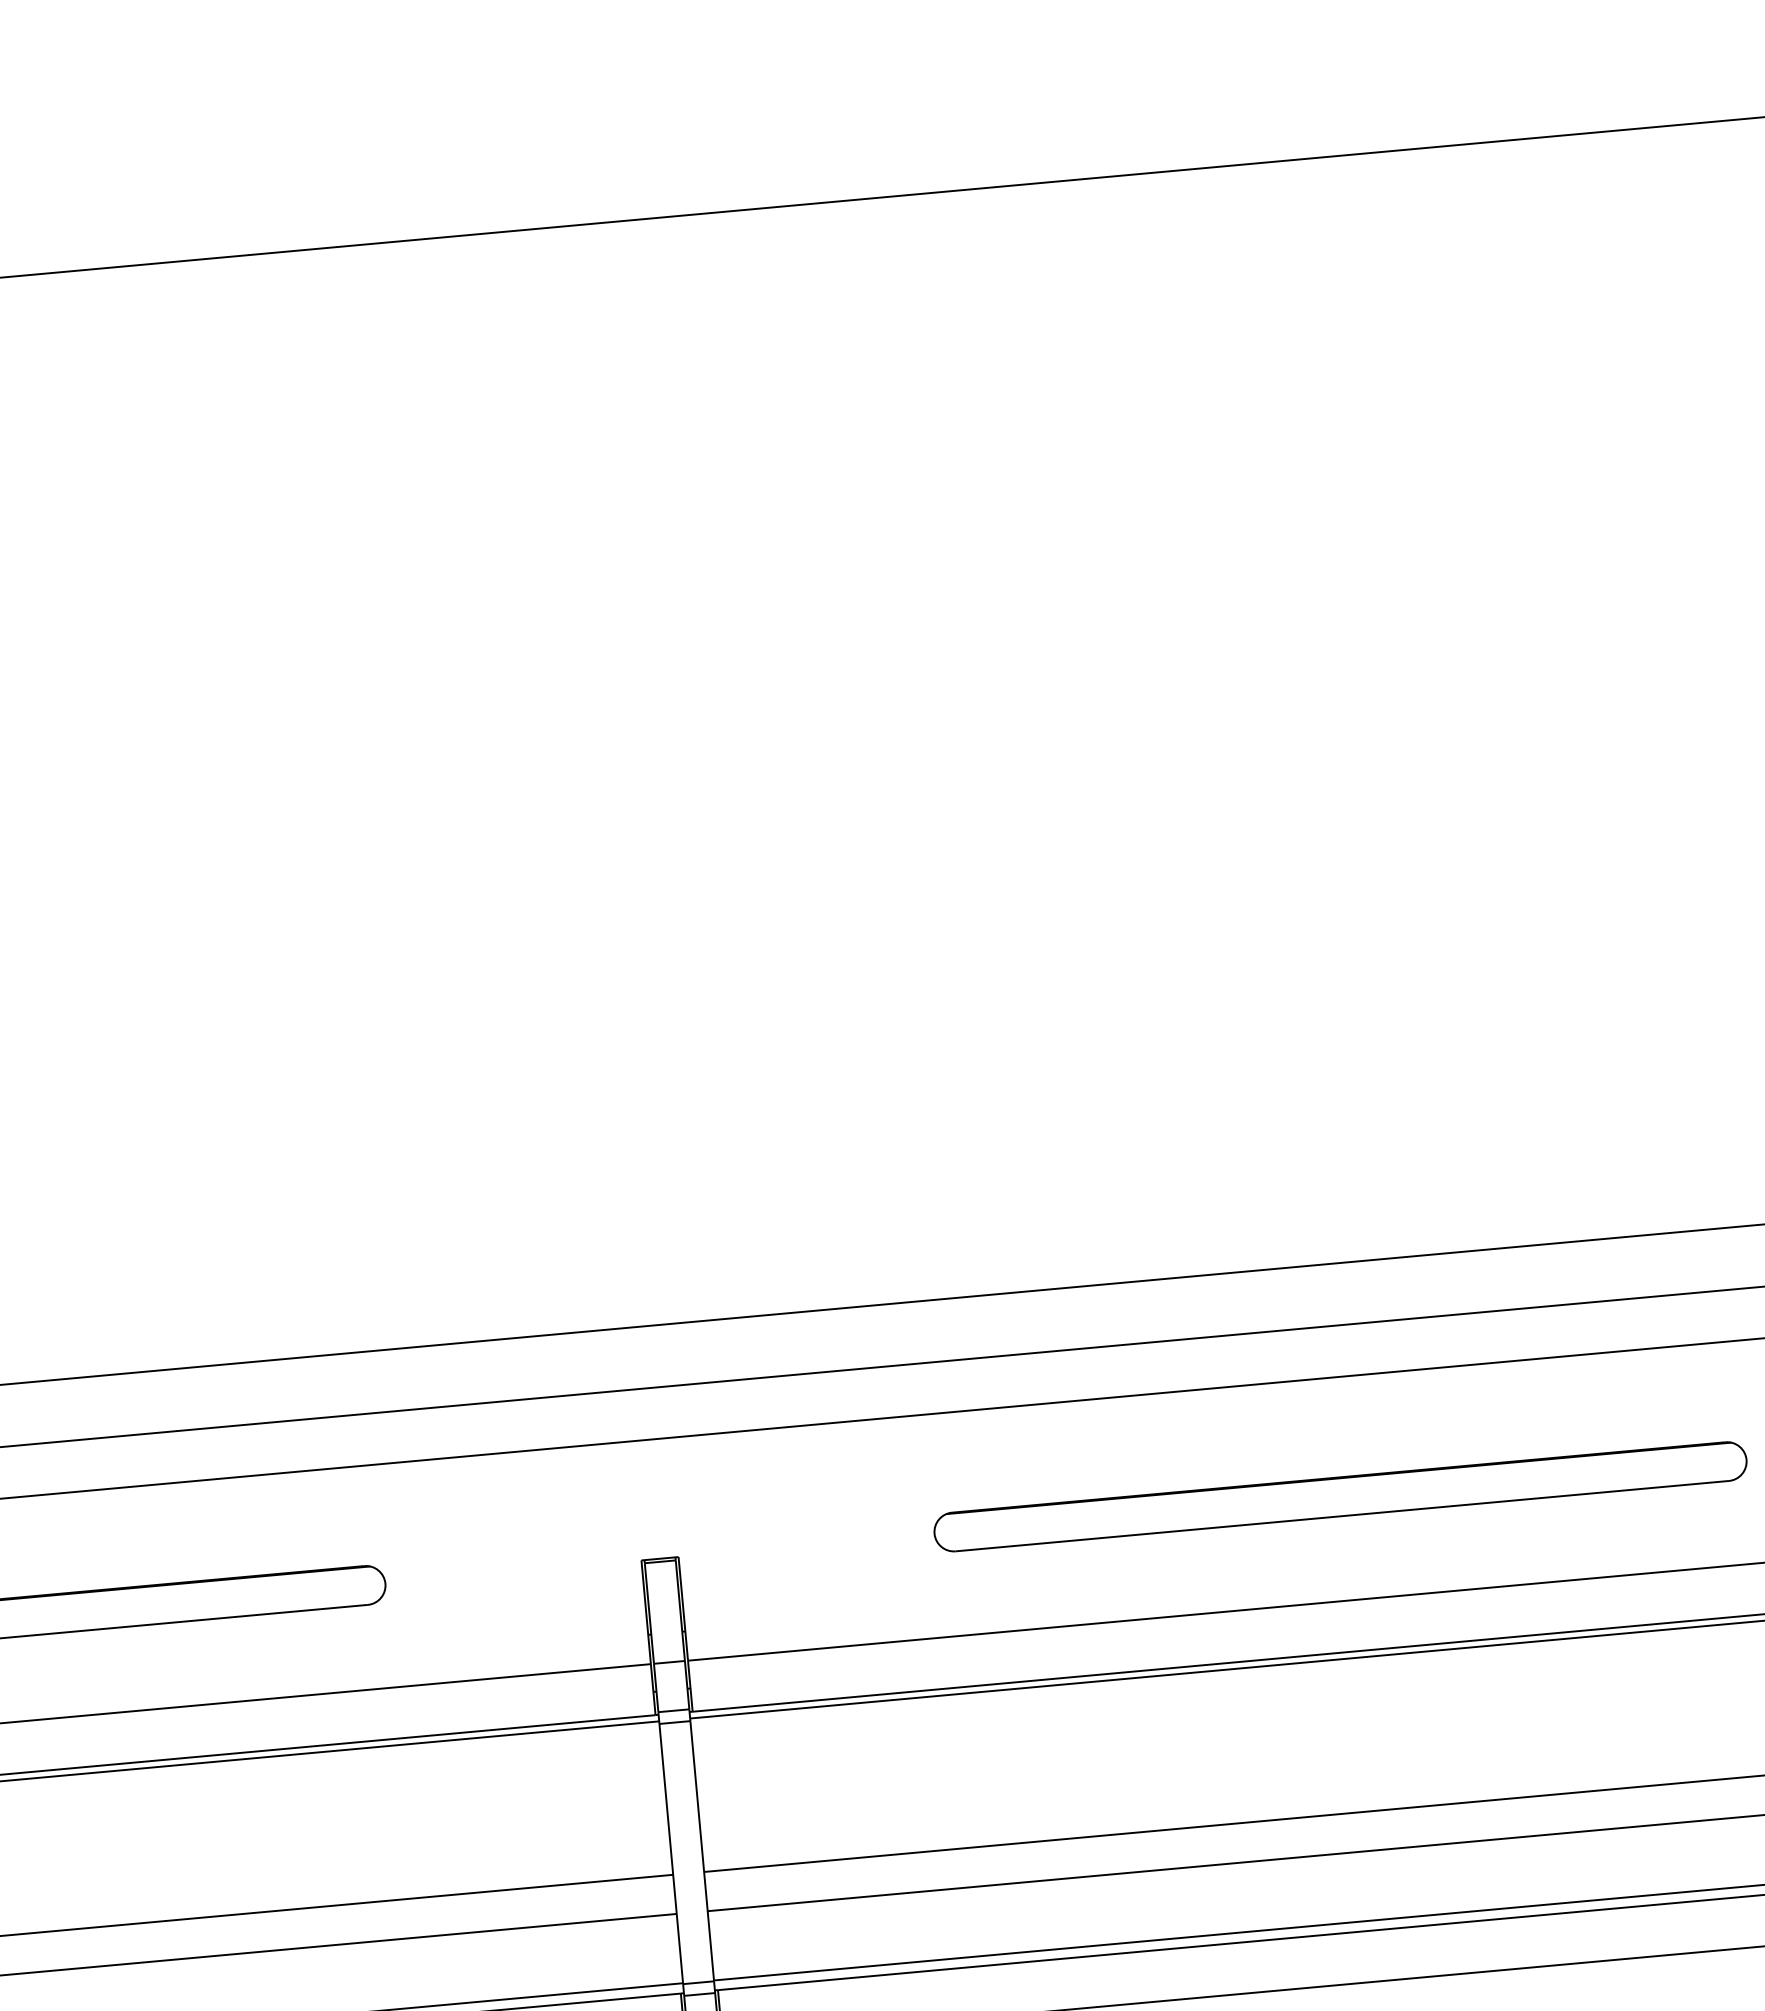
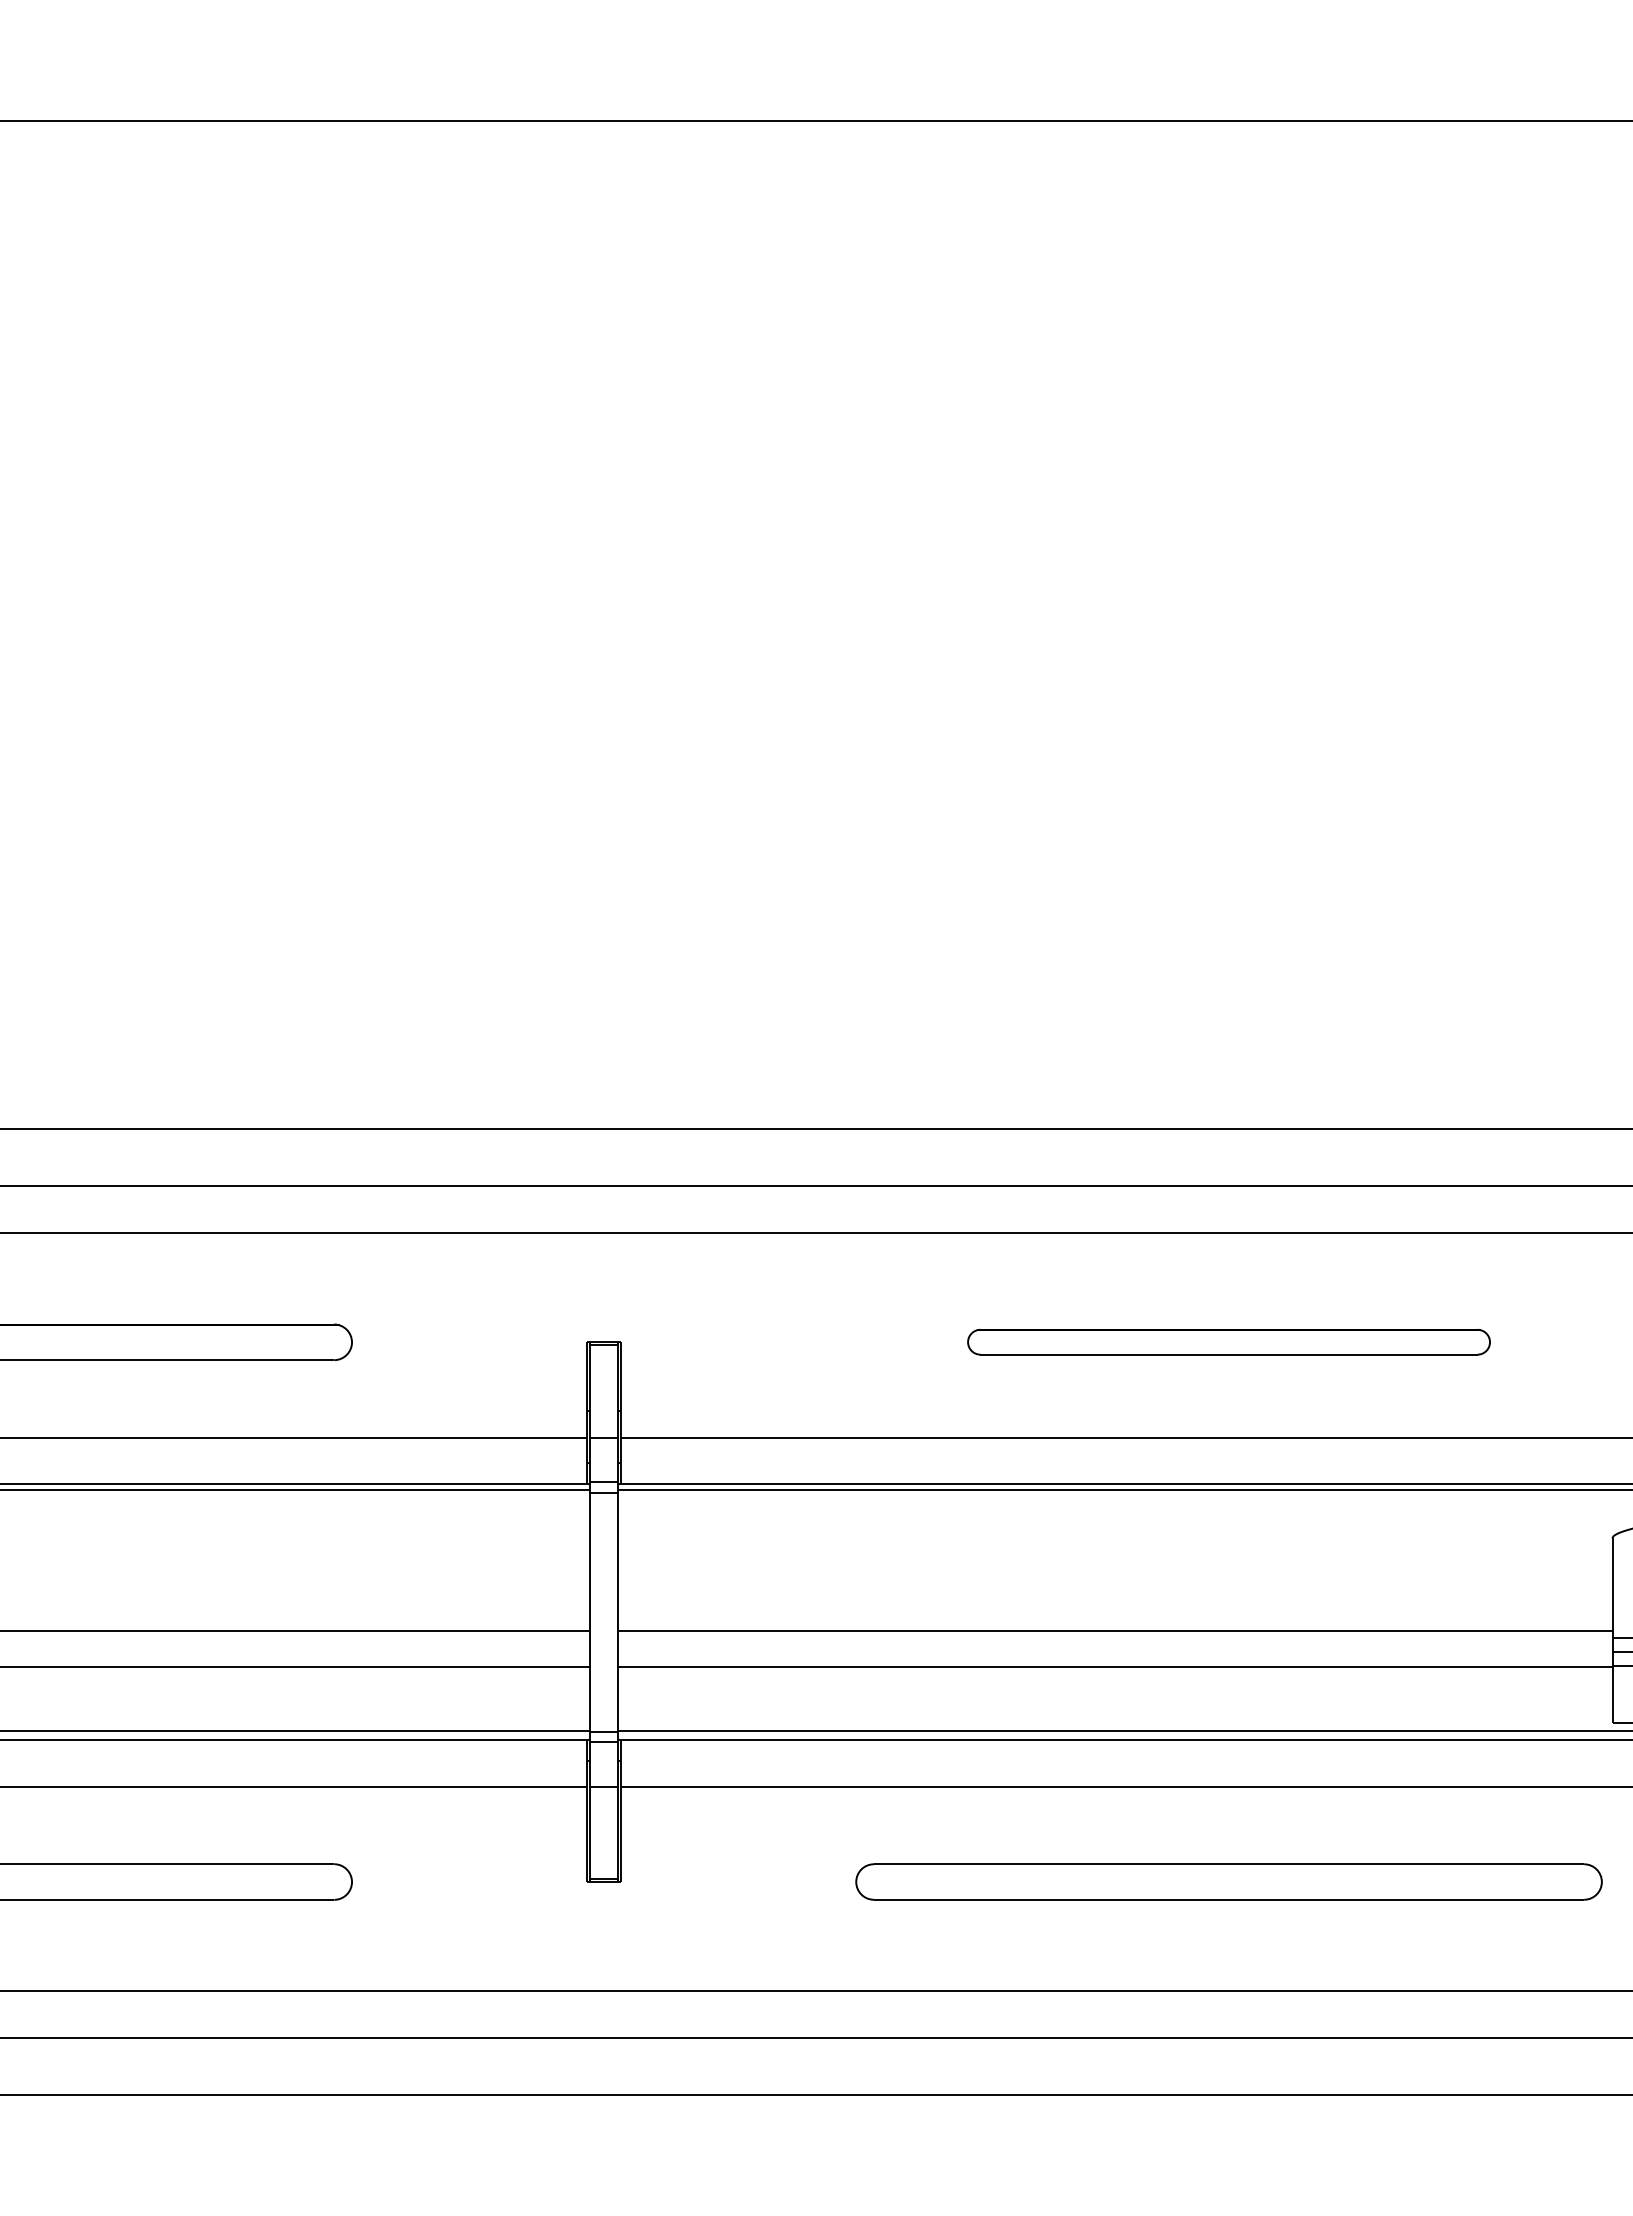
part: (1339, 1495) -> (1228, 1341), size x0.7

